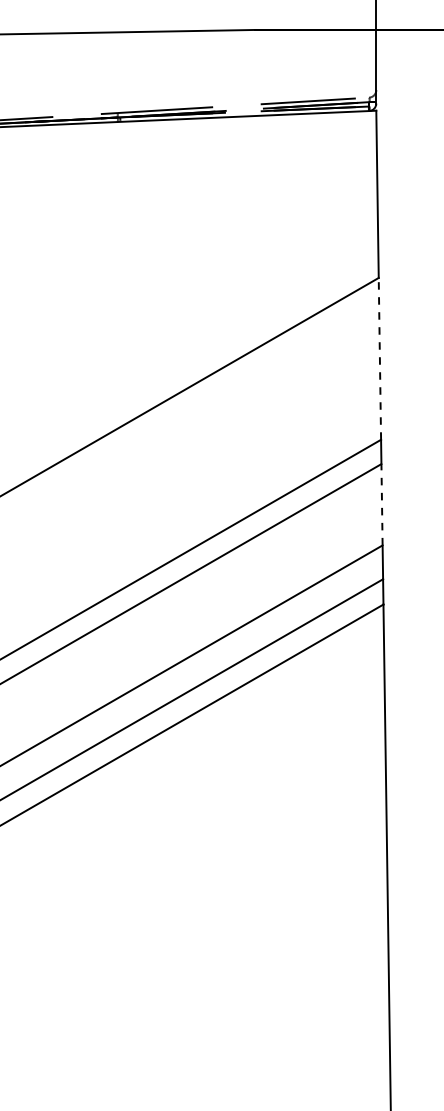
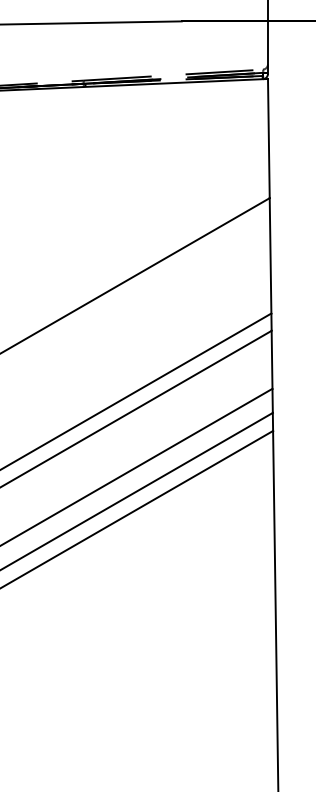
line: (379, 358) -> (270, 255), dashed -> solid
line: (382, 504) -> (272, 359), dashed -> solid

